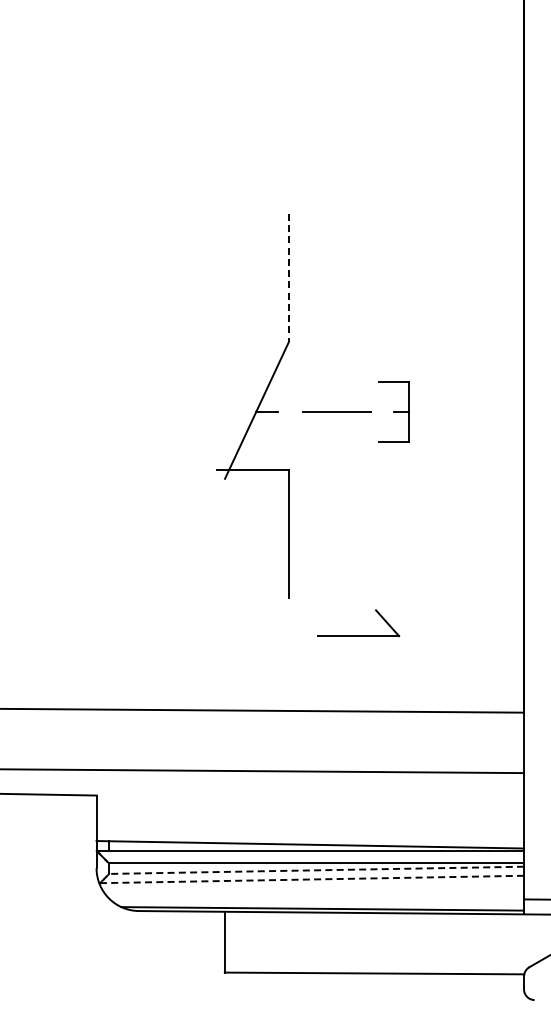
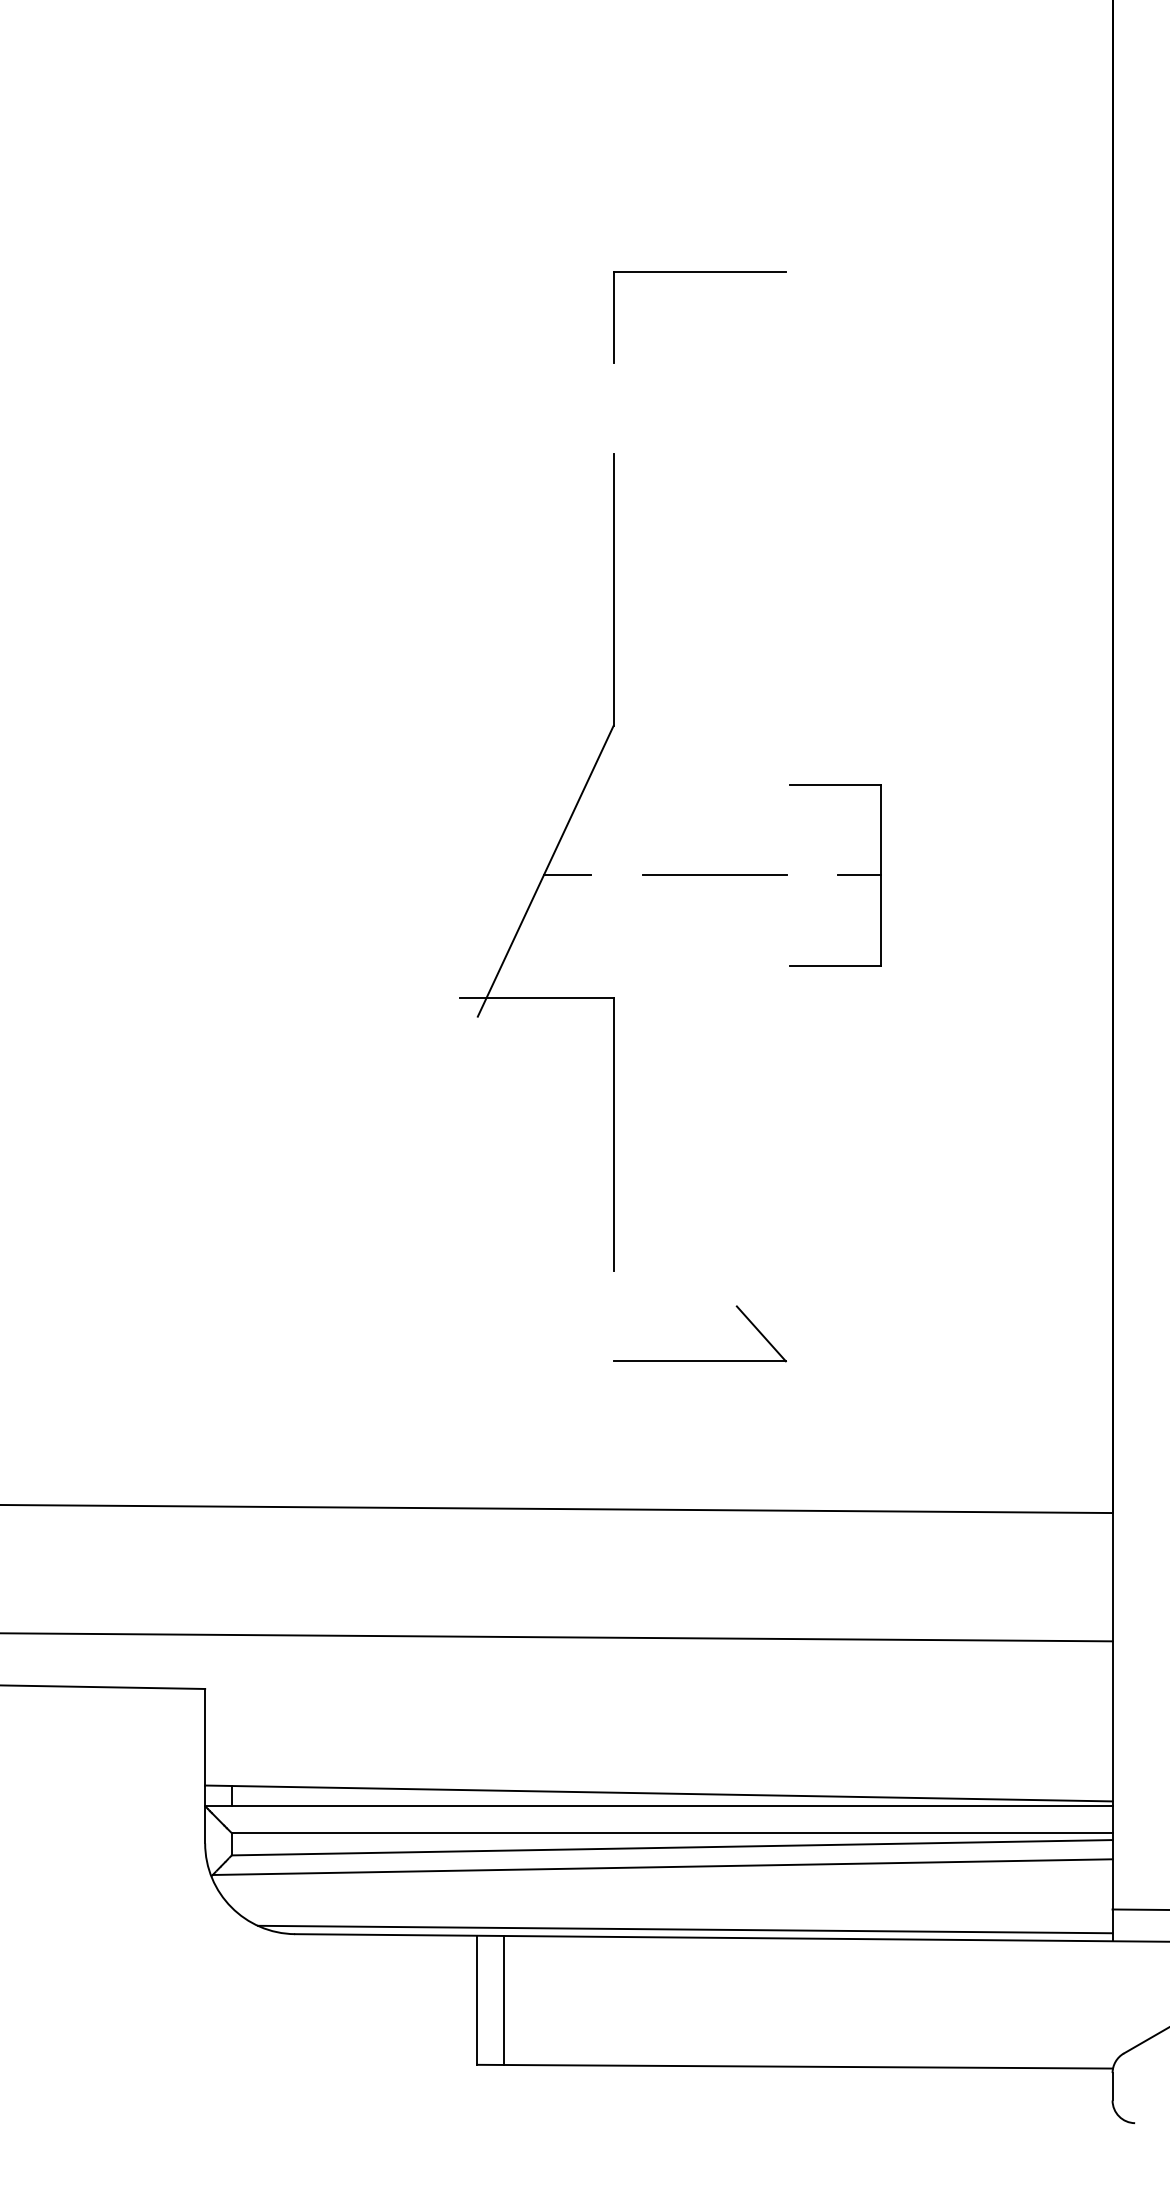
part: (329, 128) -> (699, 272), added
line: (288, 278) -> (612, 591), dashed -> solid
part: (393, 412) -> (835, 875), size x1.43
part: (358, 635) -> (699, 1359), moved
line: (316, 870) -> (672, 1848), dashed -> solid
line: (312, 879) -> (663, 1867), dashed -> solid
line: (237, 941) -> (504, 1998), added

